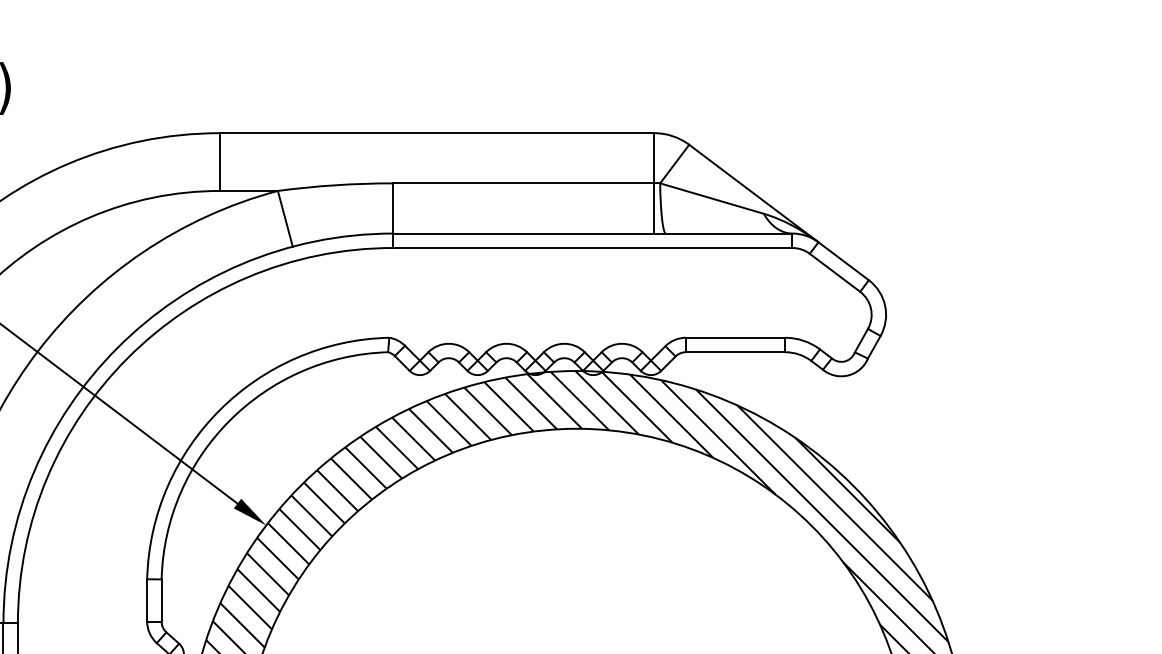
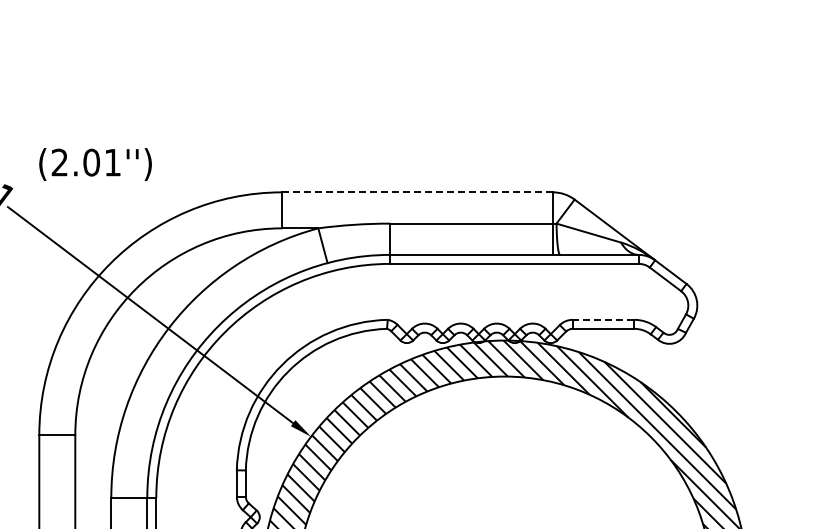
line: (438, 133) -> (418, 192), solid -> dashed
line: (735, 337) -> (603, 319), solid -> dashed

